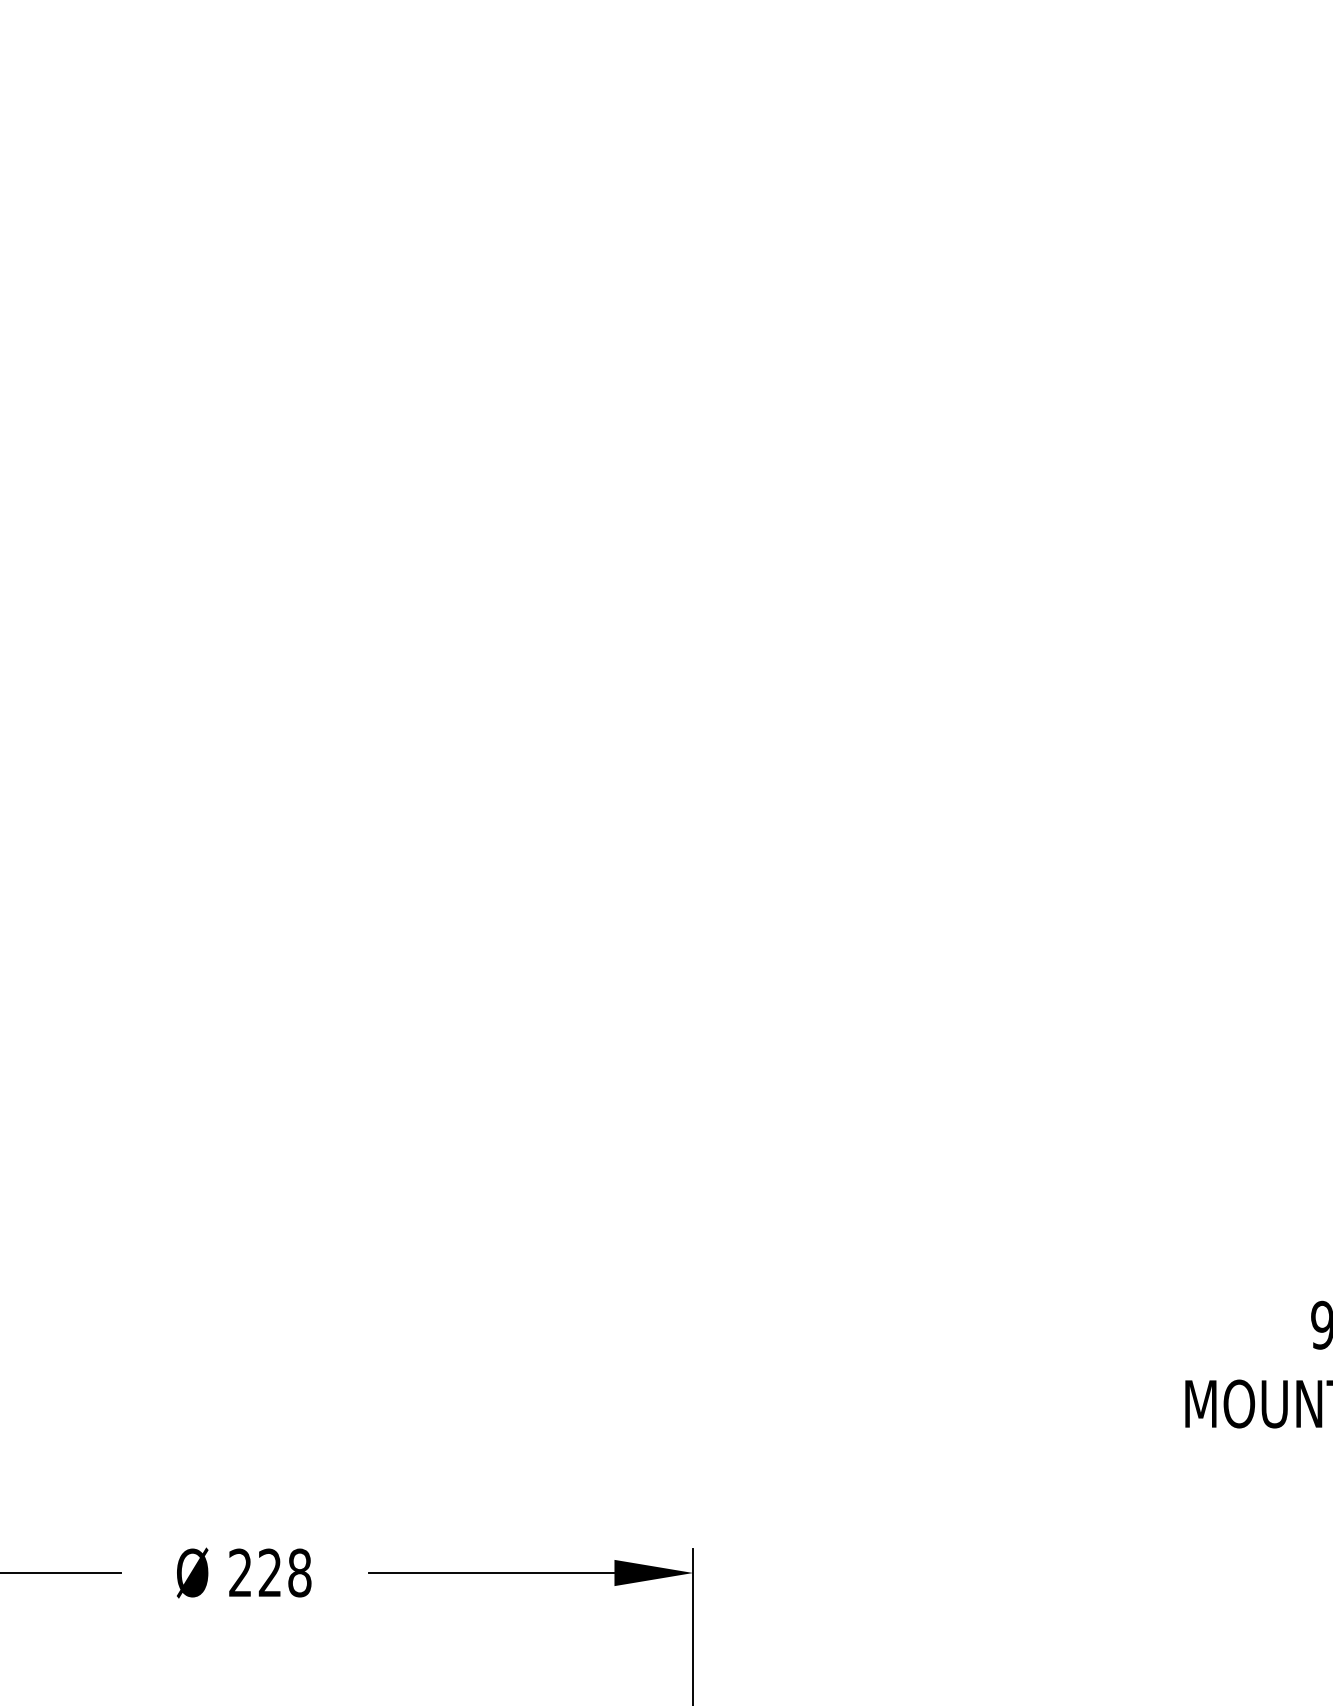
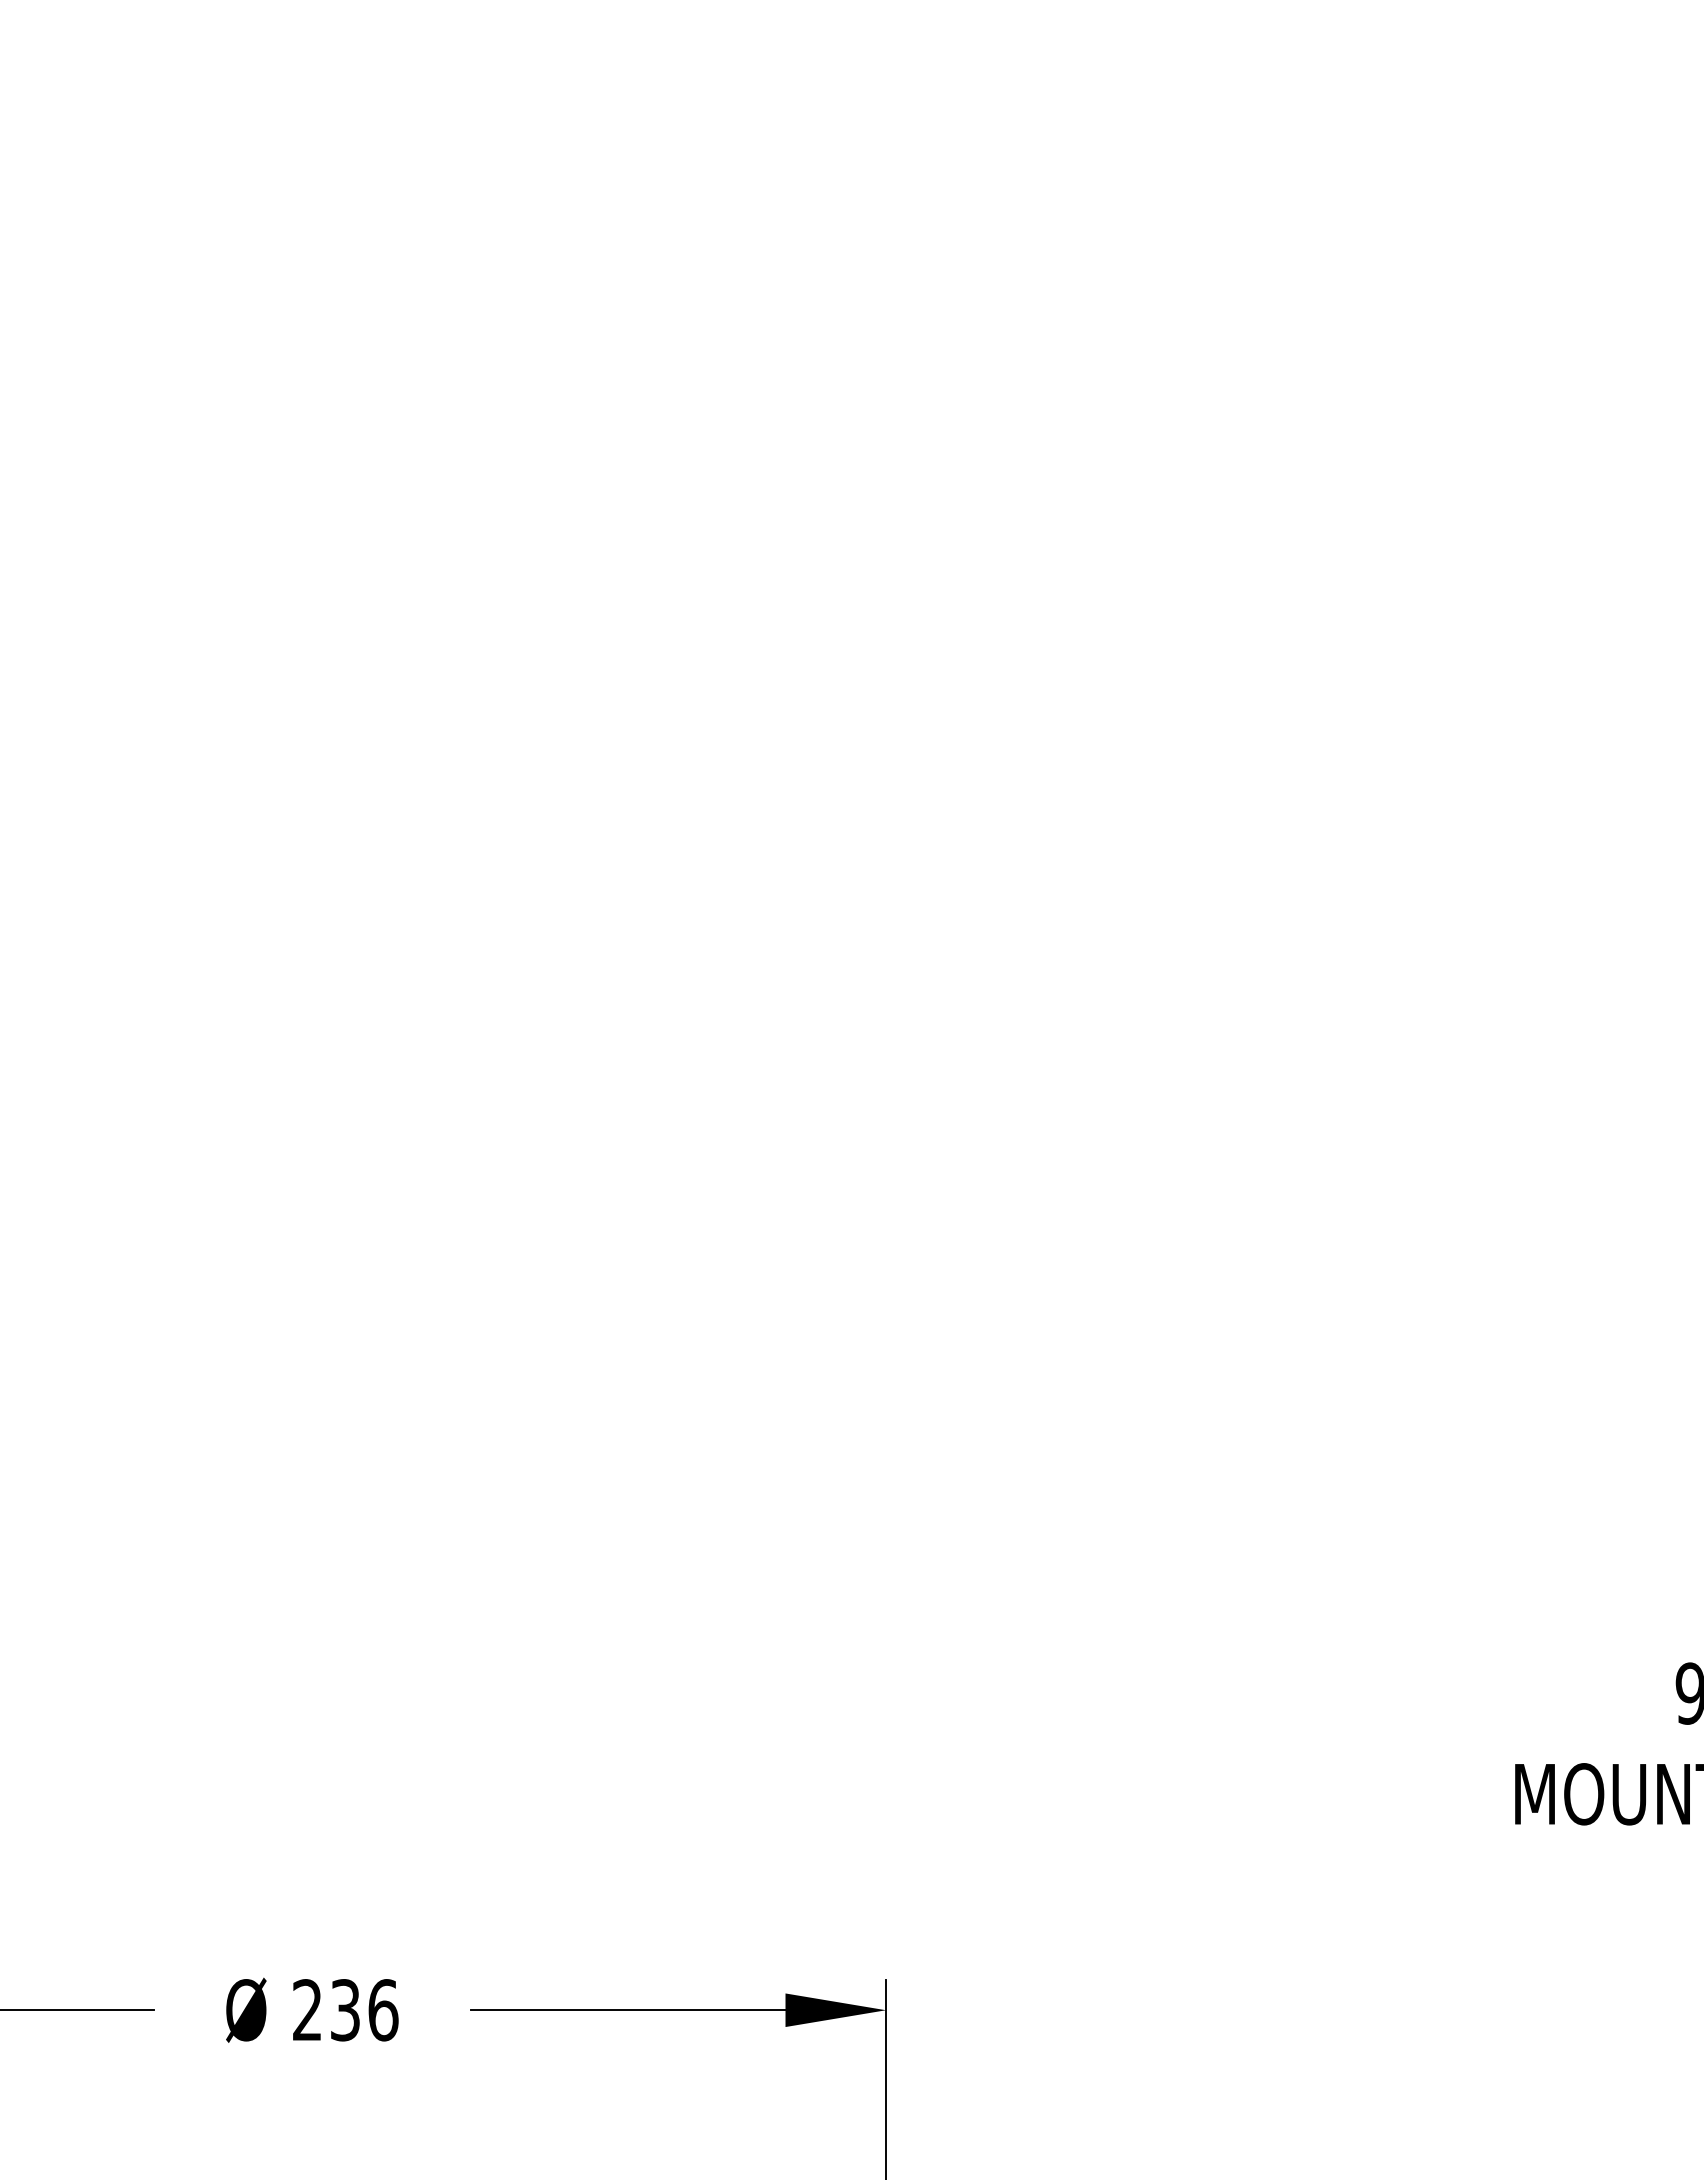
text: (285, 1573) -> (364, 2010), 228 -> 236

